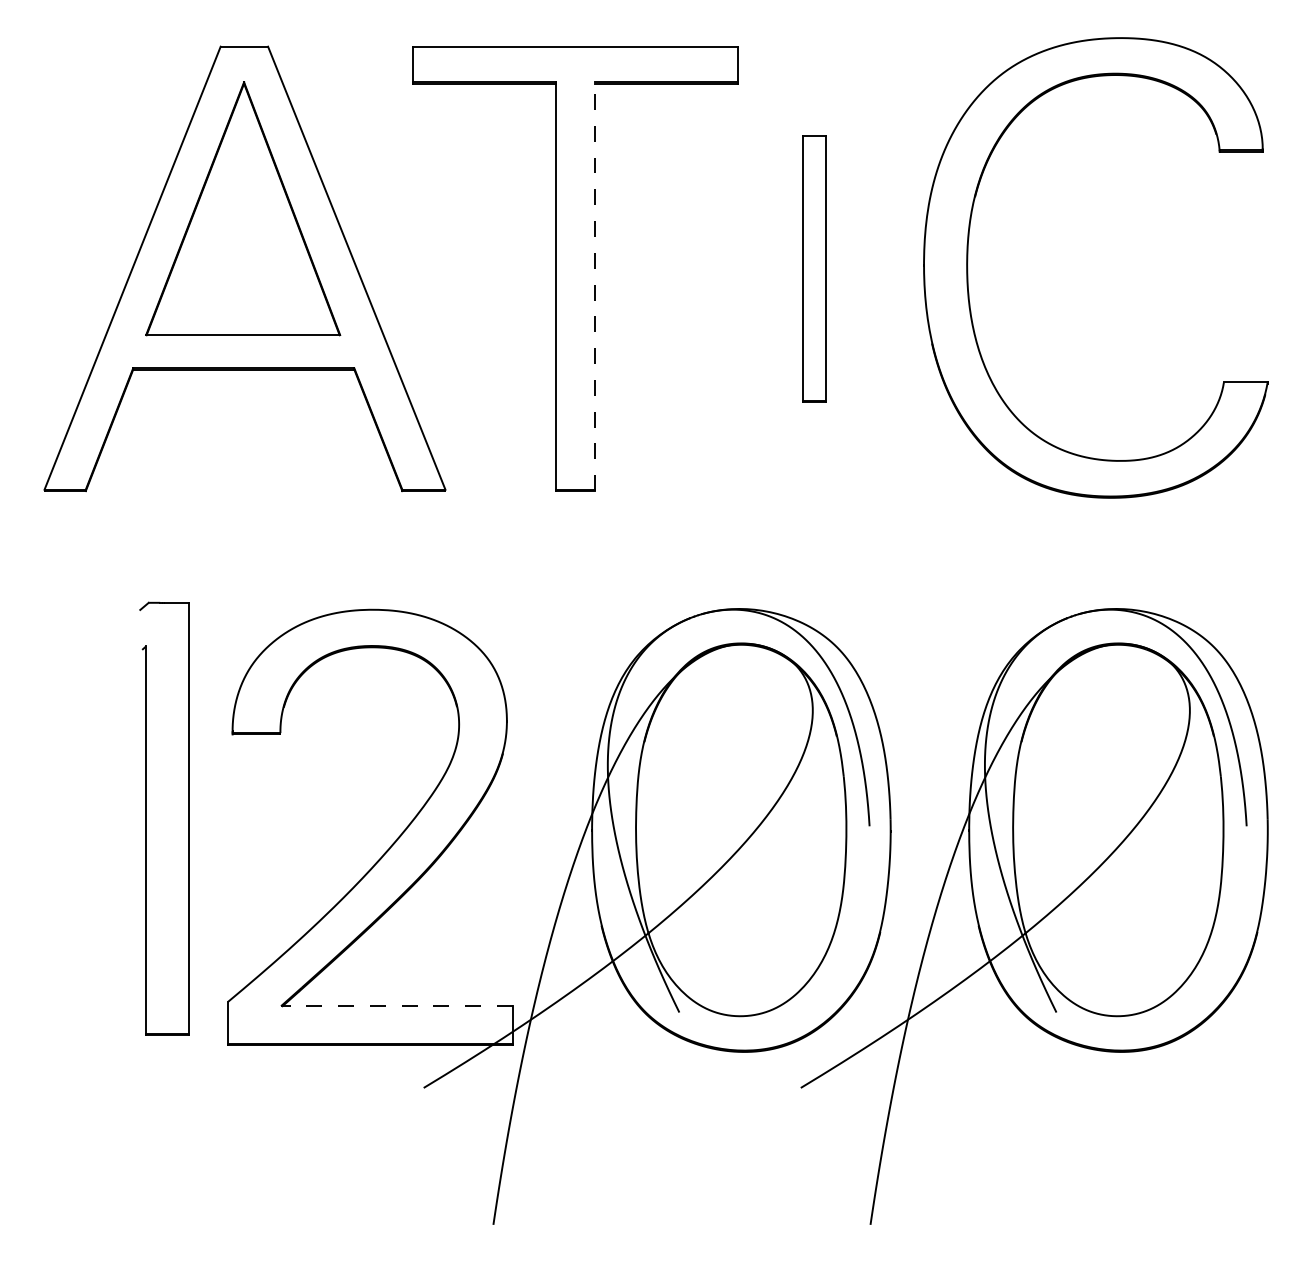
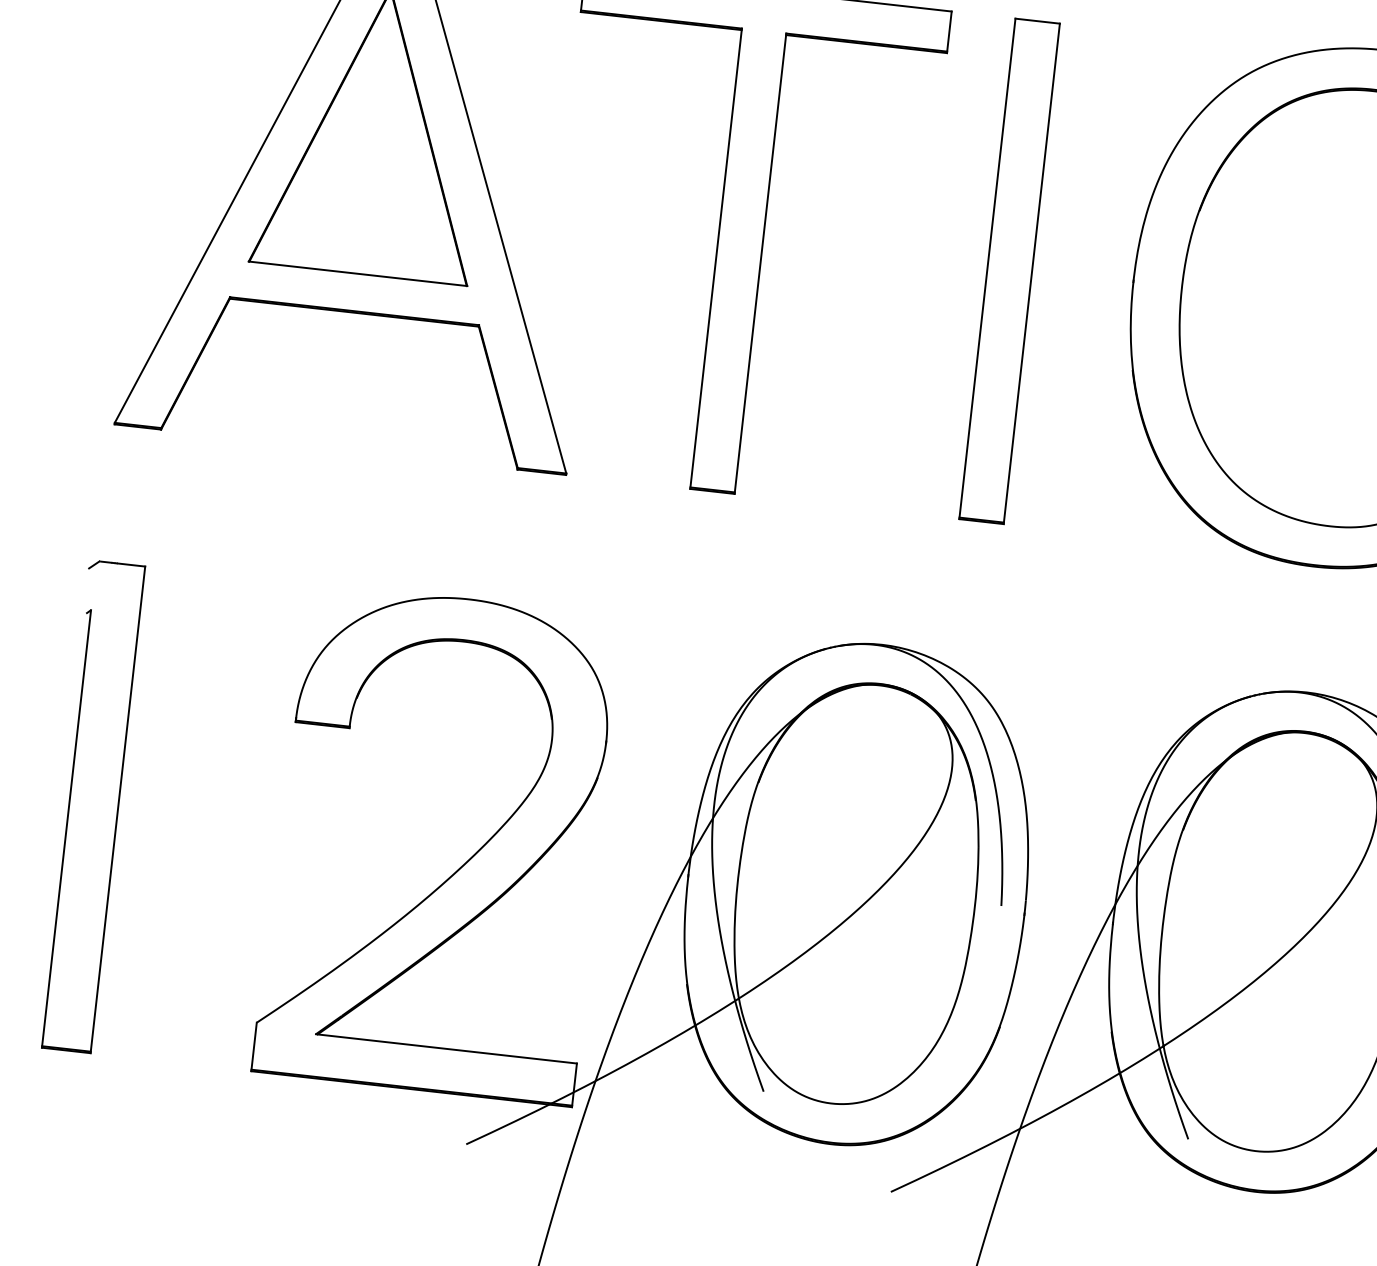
part: (814, 268) -> (1009, 270), size x1.67
line: (595, 286) -> (760, 263), dashed -> solid
part: (146, 818) -> (69, 804), moved
line: (396, 1006) -> (445, 1049), dashed -> solid

